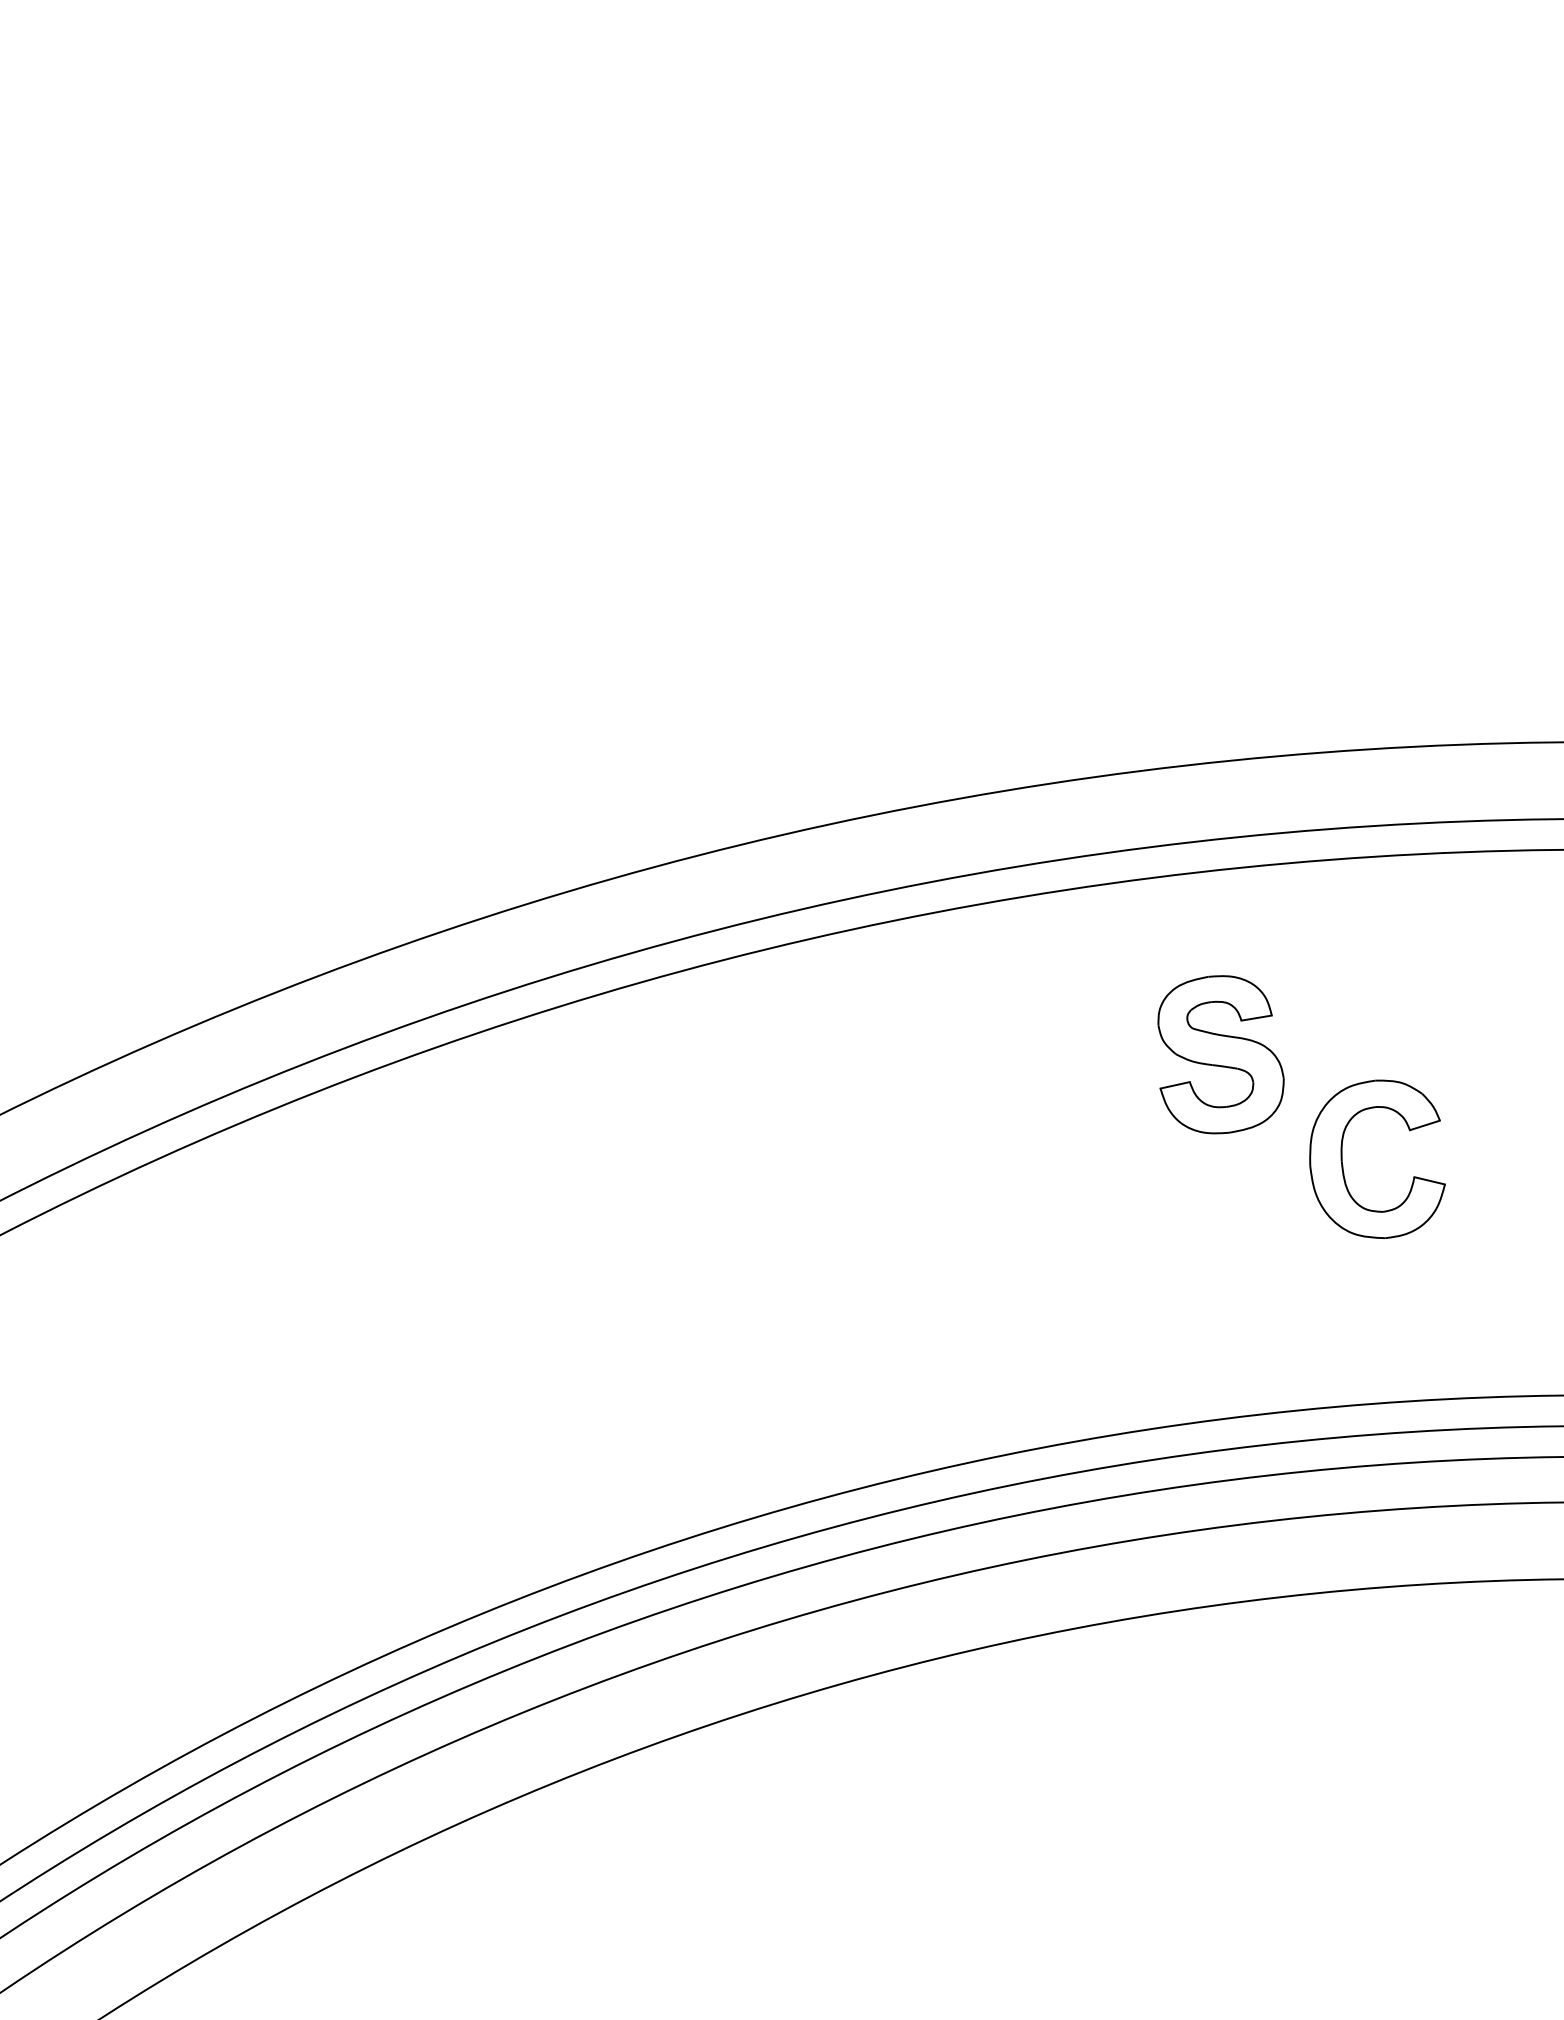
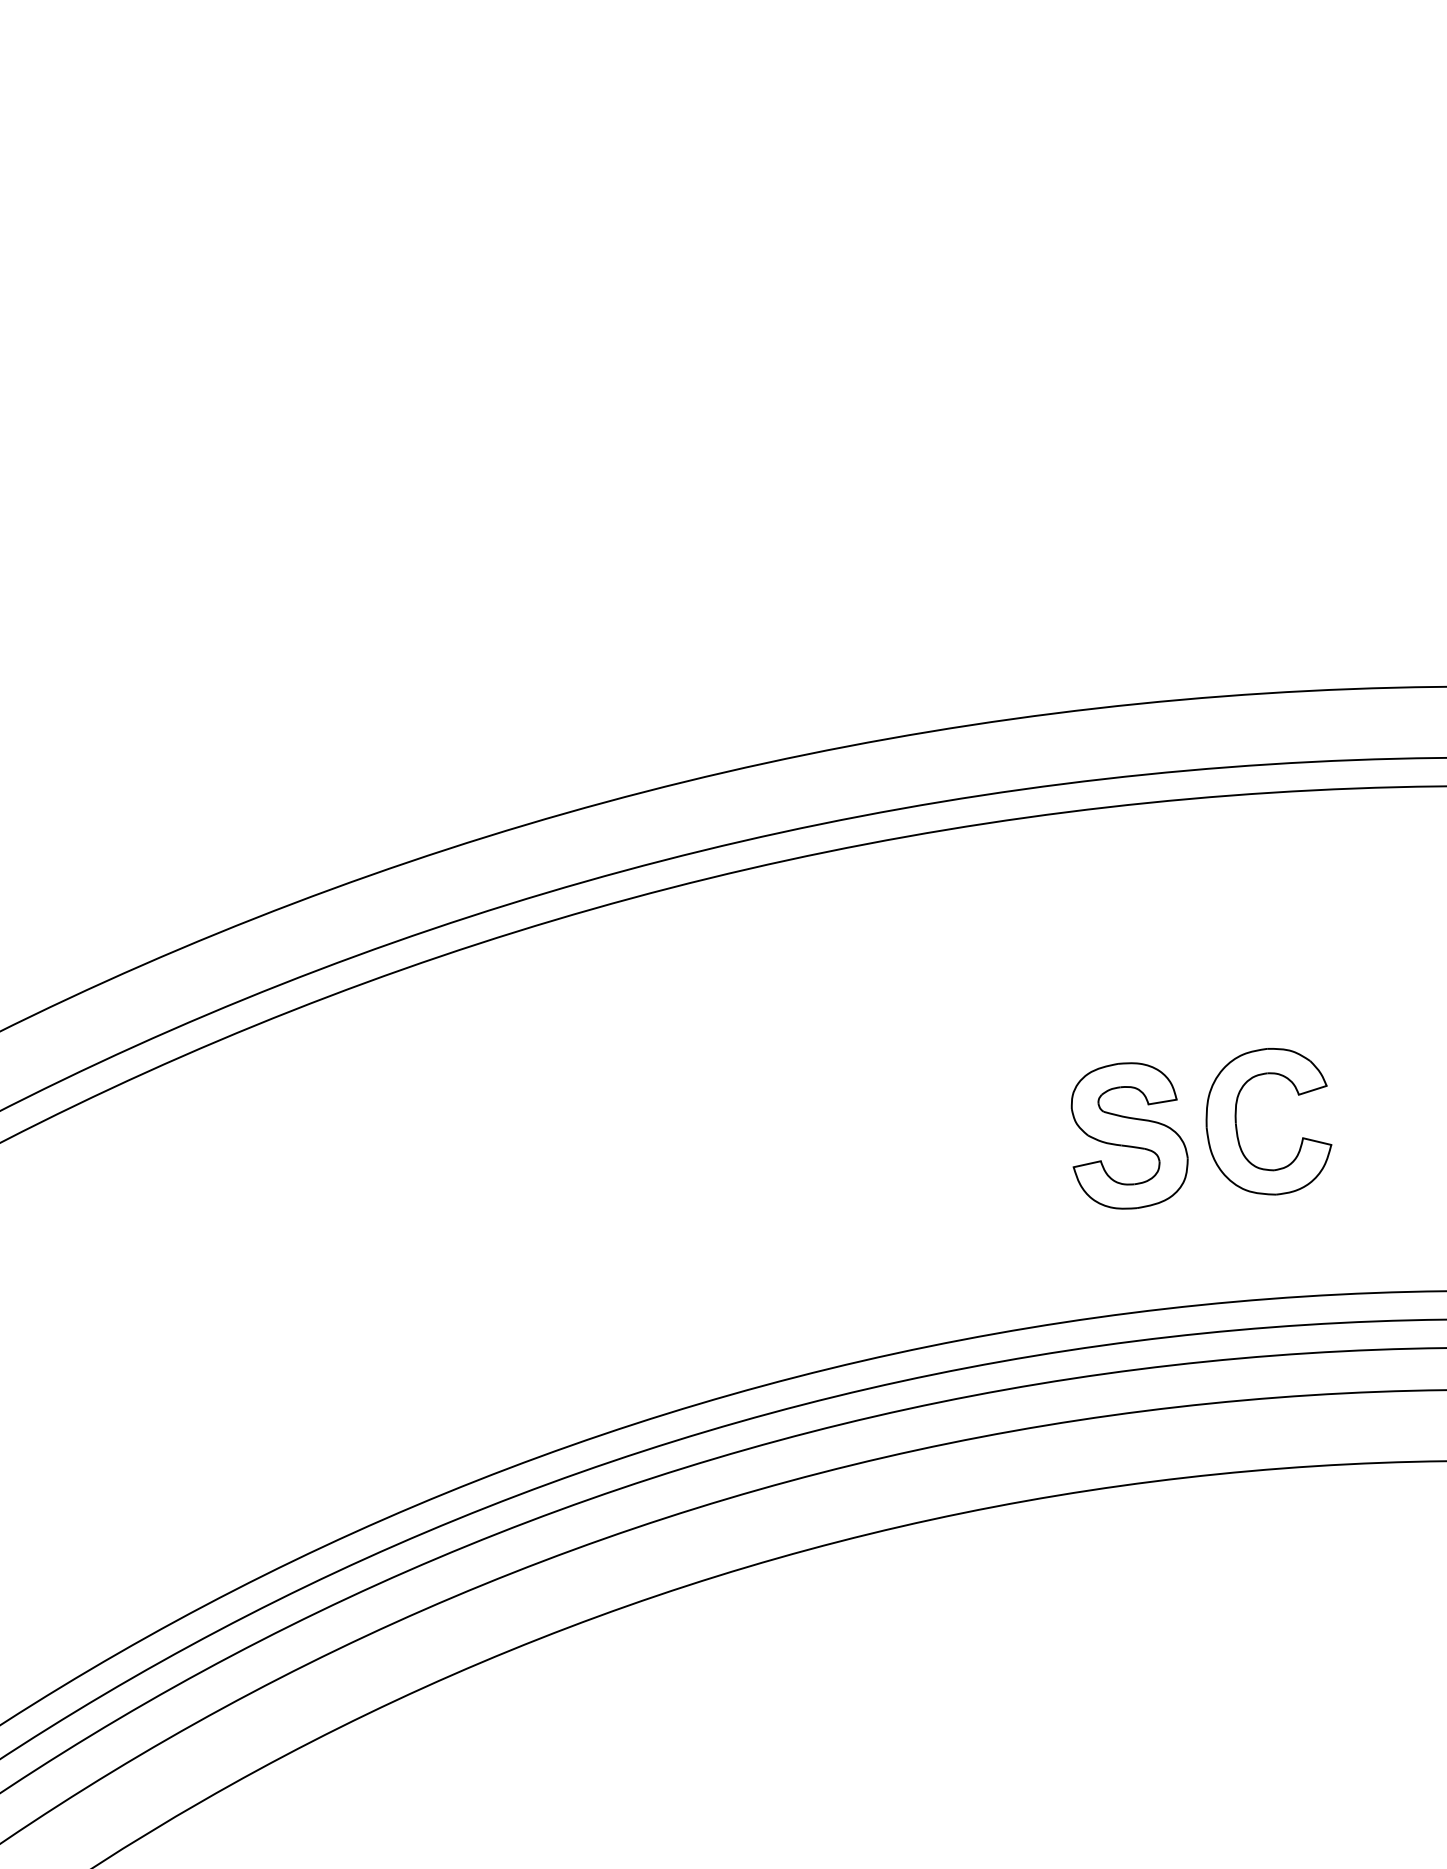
part: (1220, 1054) -> (1129, 1135), moved
part: (1343, 1165) -> (1237, 1127), moved

